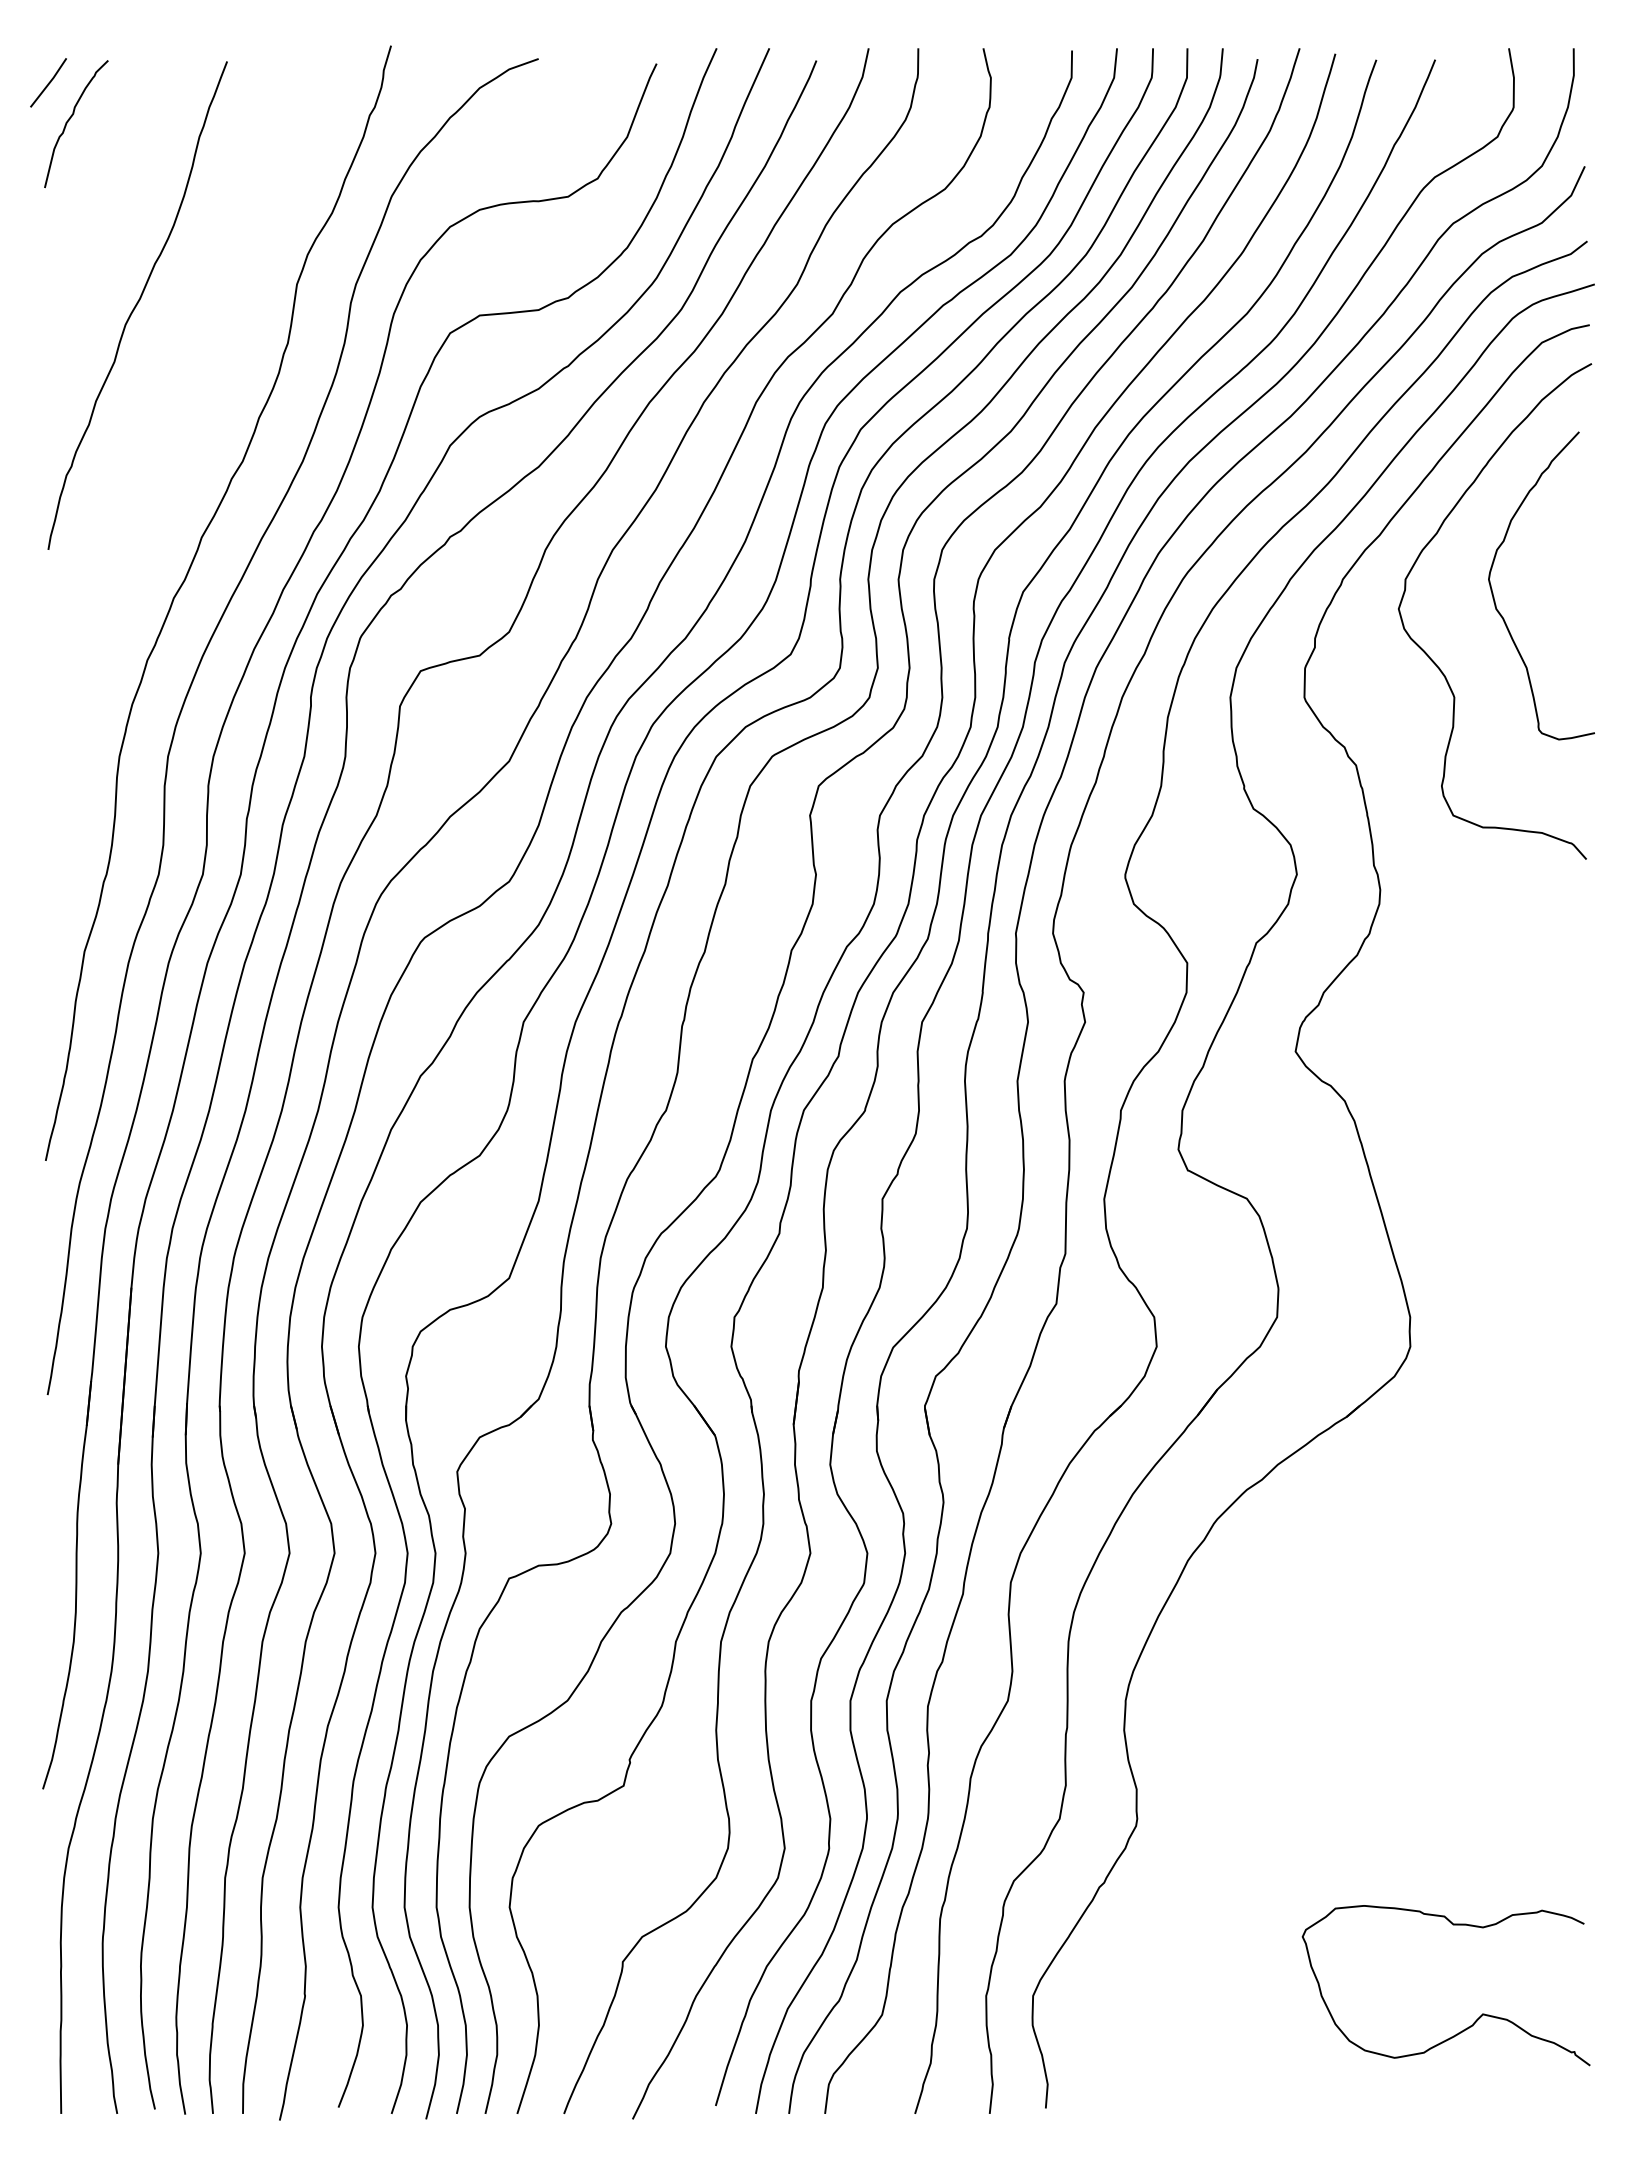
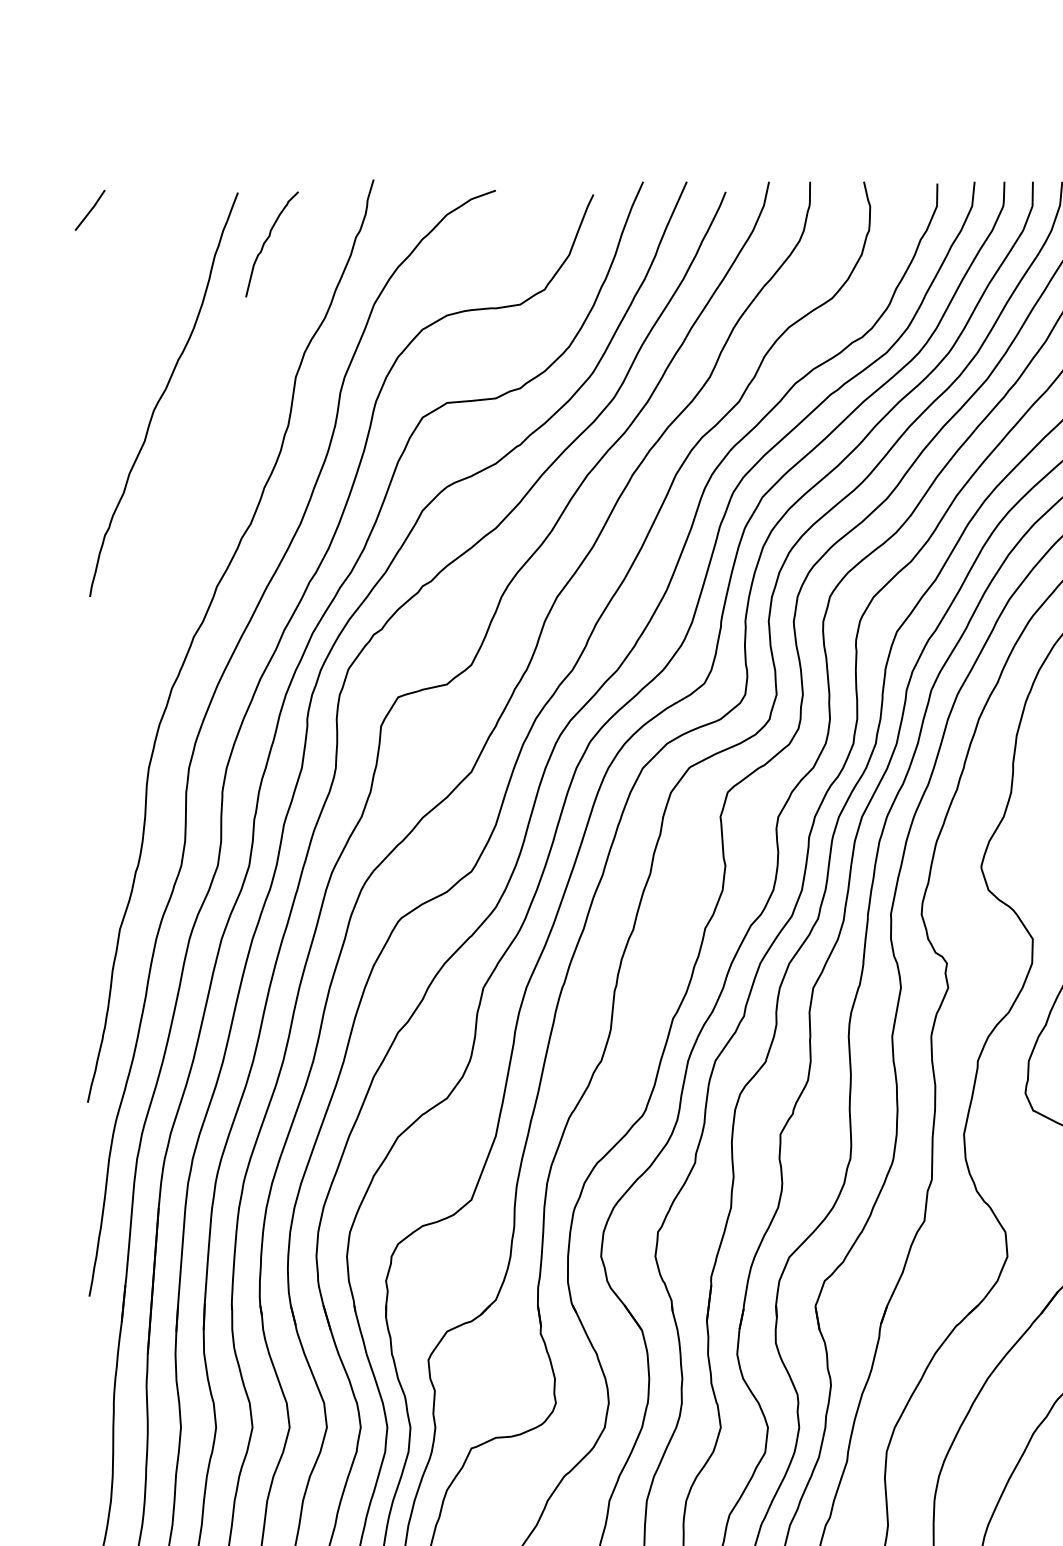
curve: (70, 119) -> (267, 240), moved

